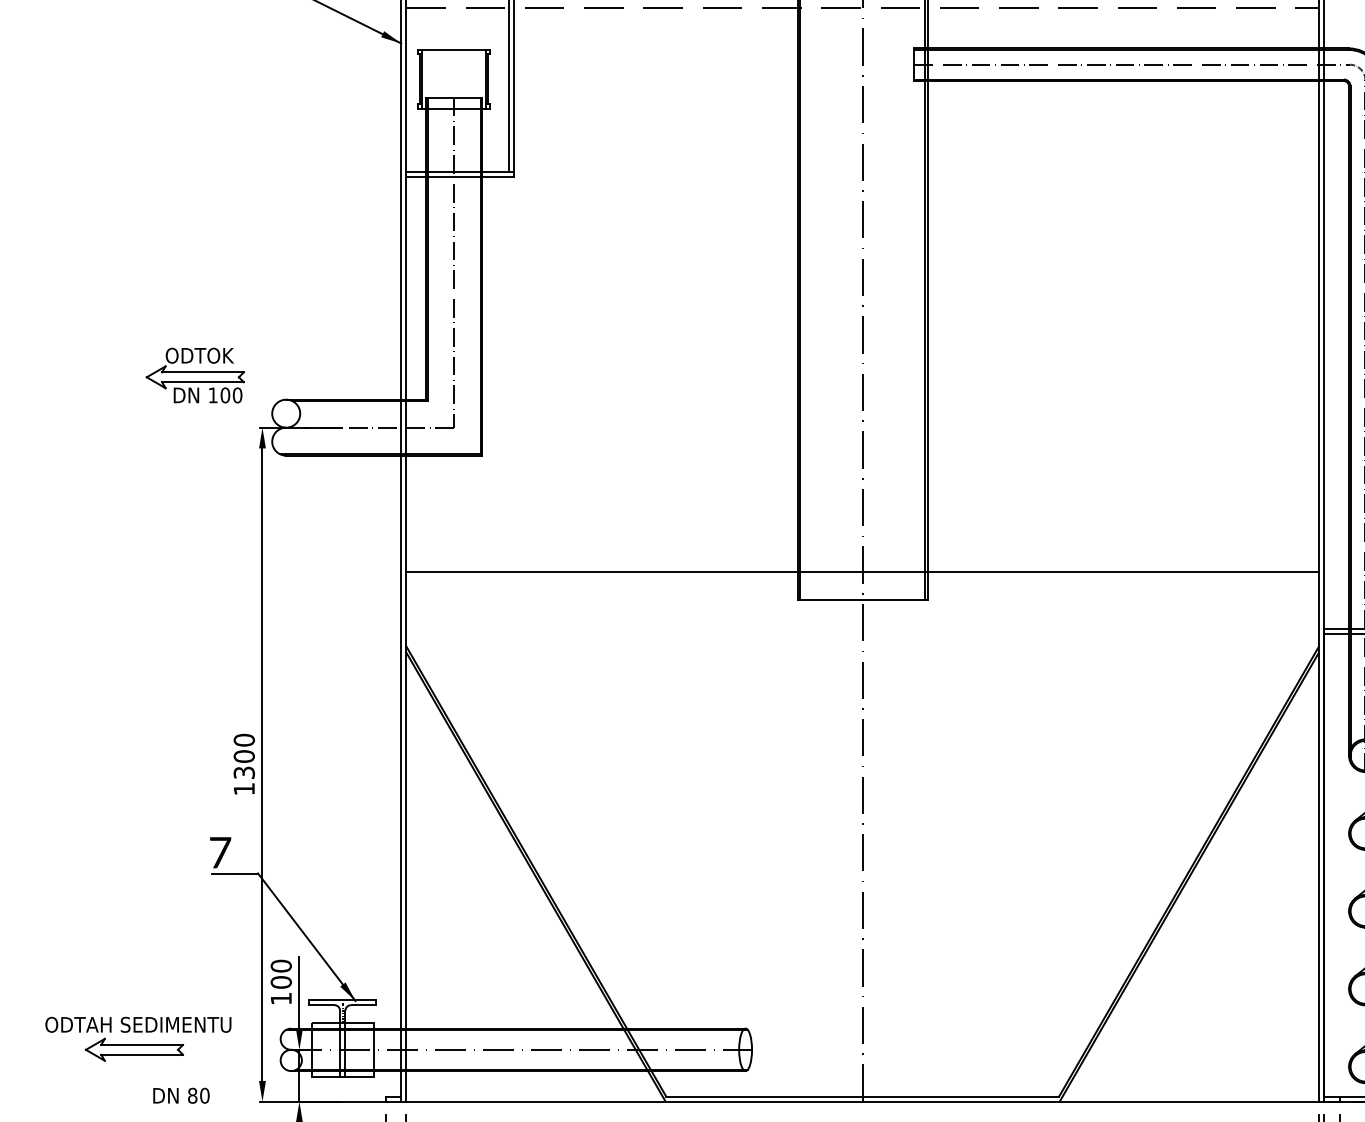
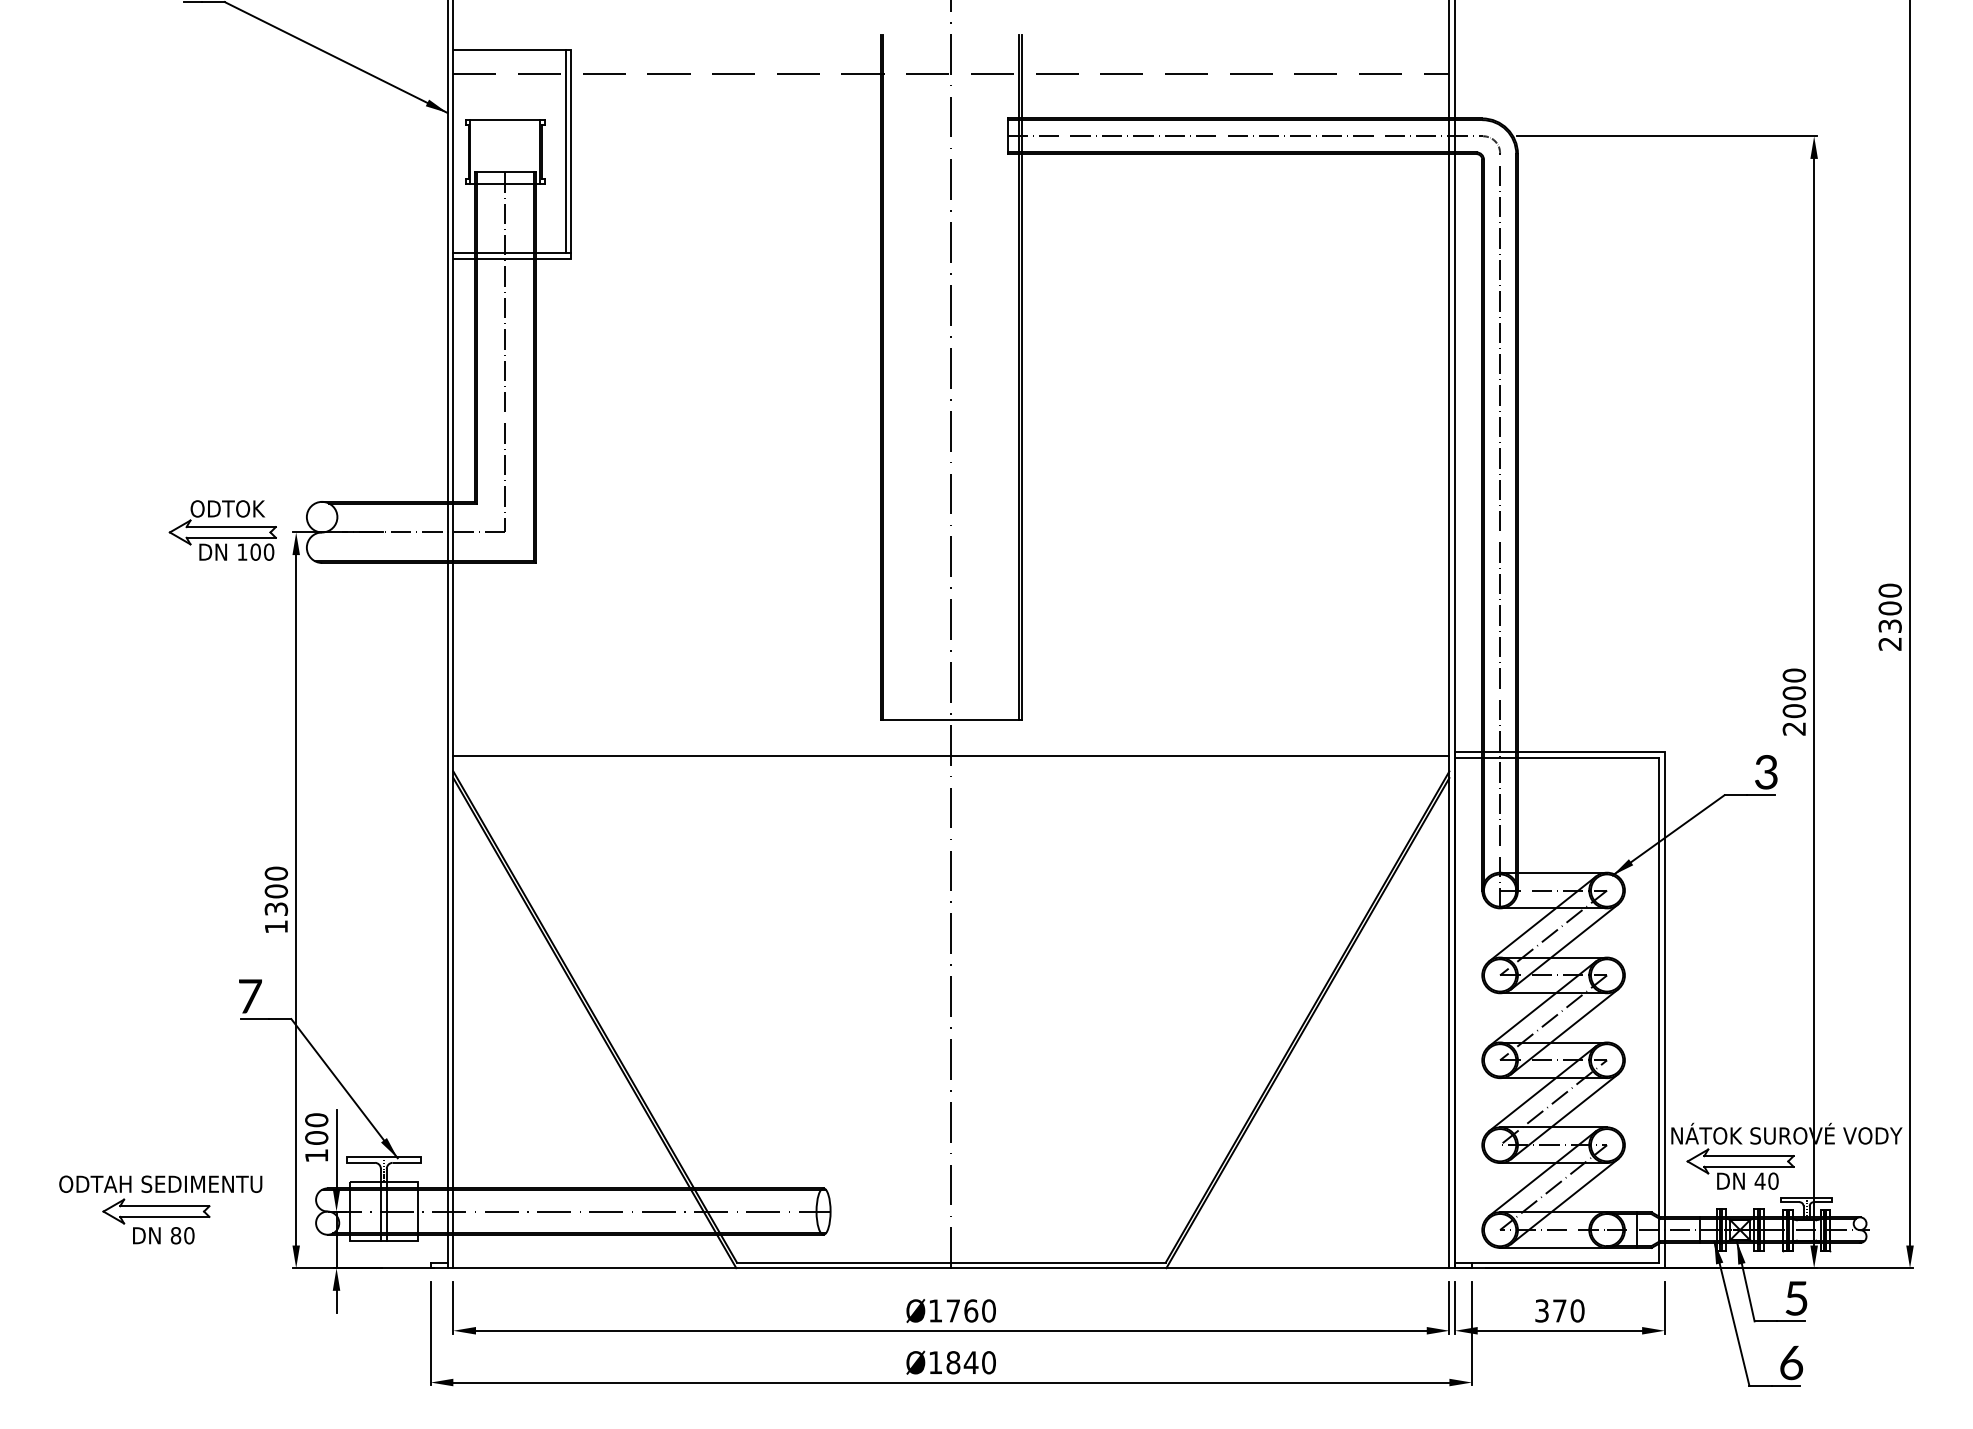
part: (194, 375) -> (222, 530), moved
line: (862, 572) -> (951, 756), moved
text: (181, 1095) -> (163, 1235), moved

